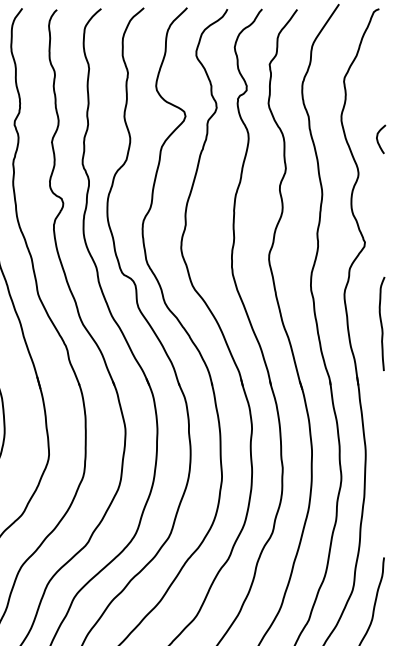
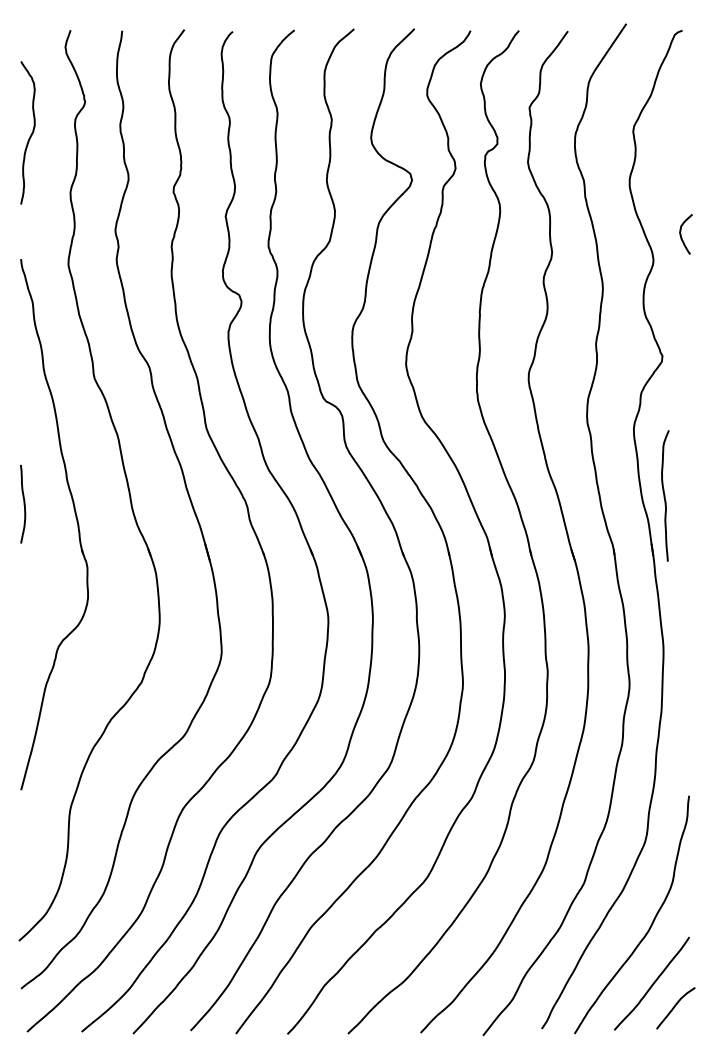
curve: (377, 139) -> (681, 234), moved
curve: (382, 323) -> (665, 495), moved

